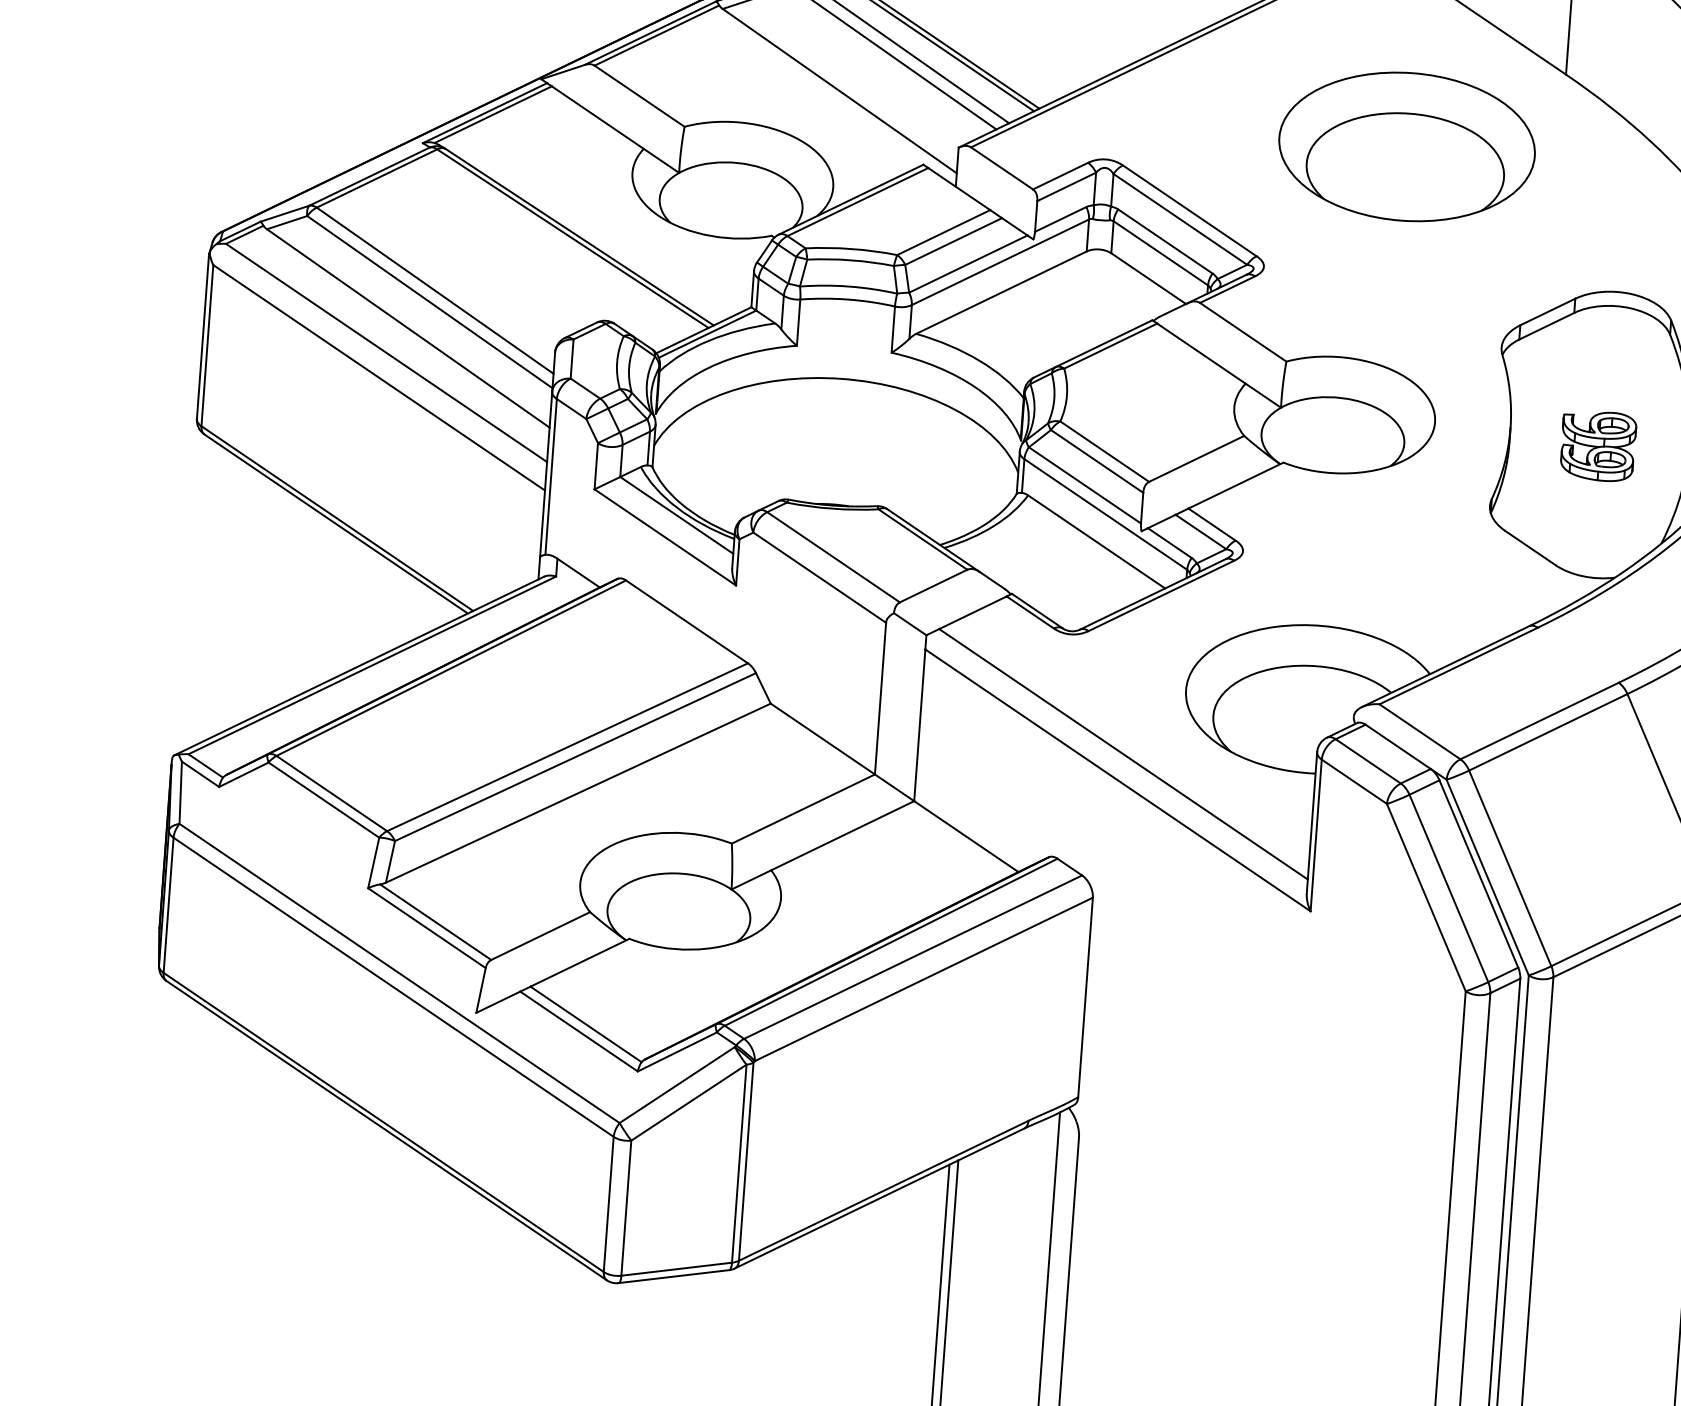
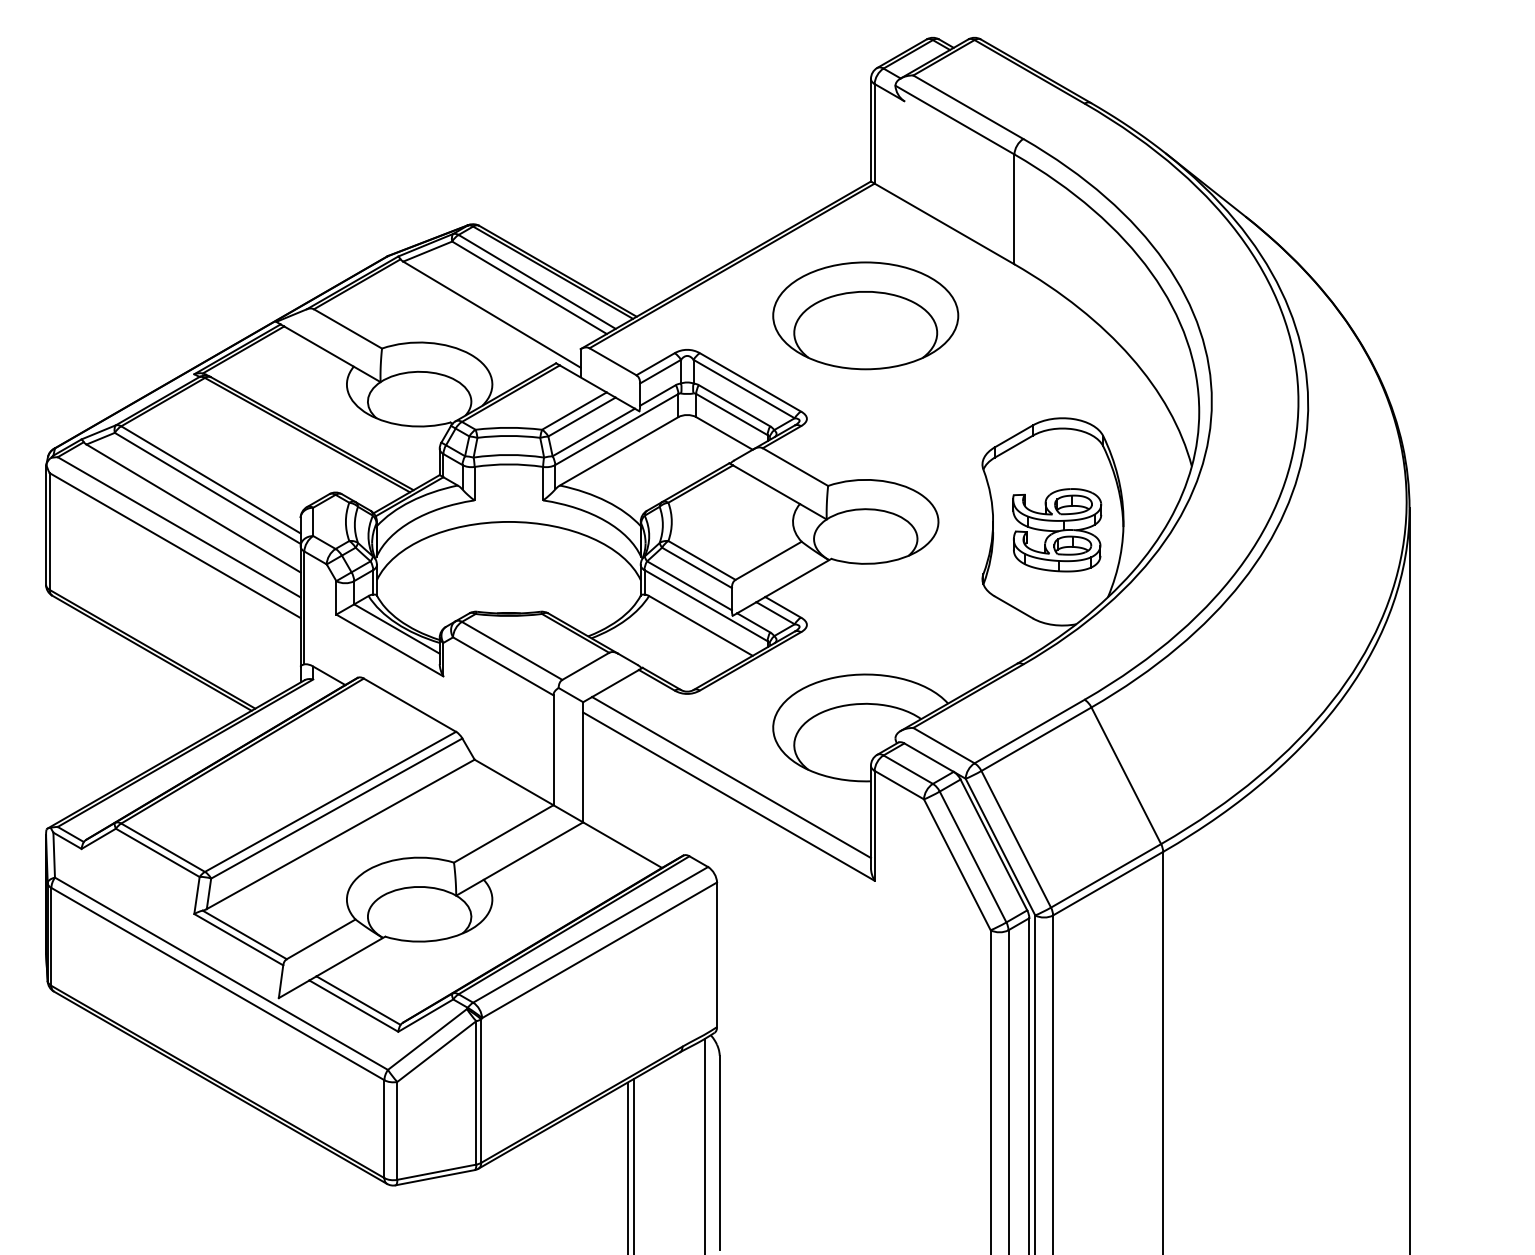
part: (1406, 146) -> (865, 315), moved
part: (1598, 446) -> (1057, 530), size x1.67

